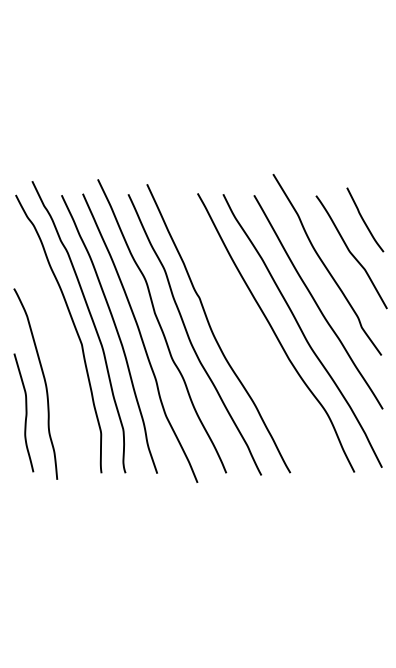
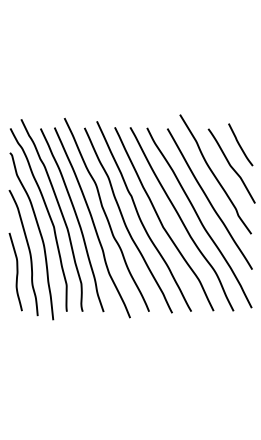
curve: (245, 336) -> (161, 221), added
curve: (59, 354) -> (39, 233), added

